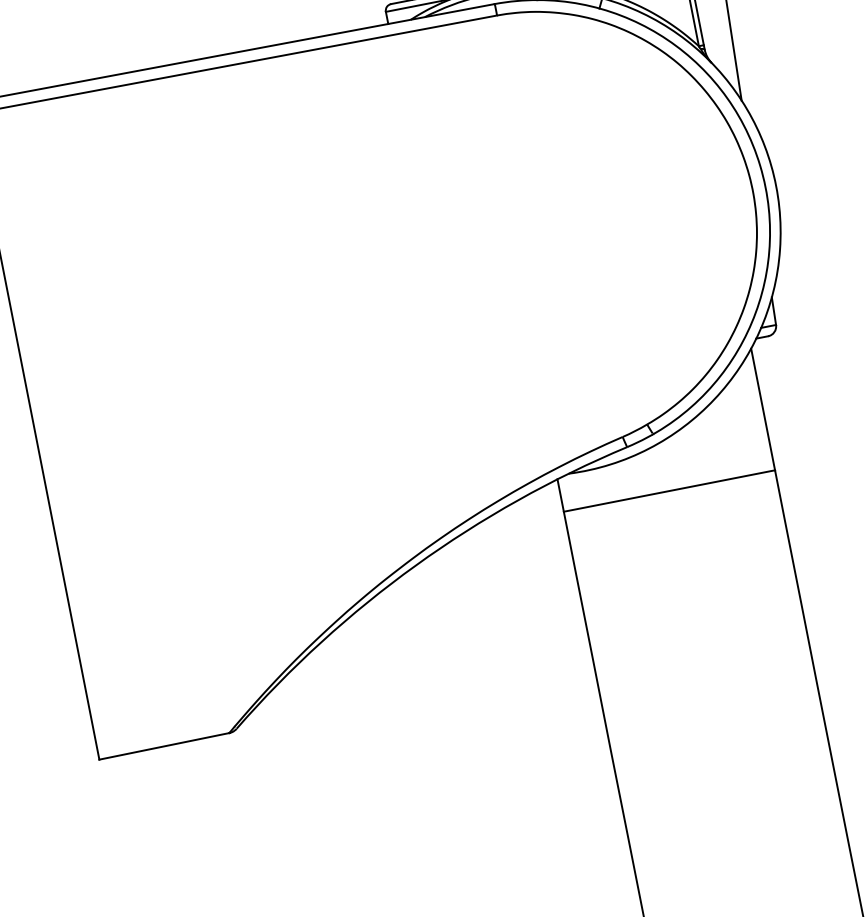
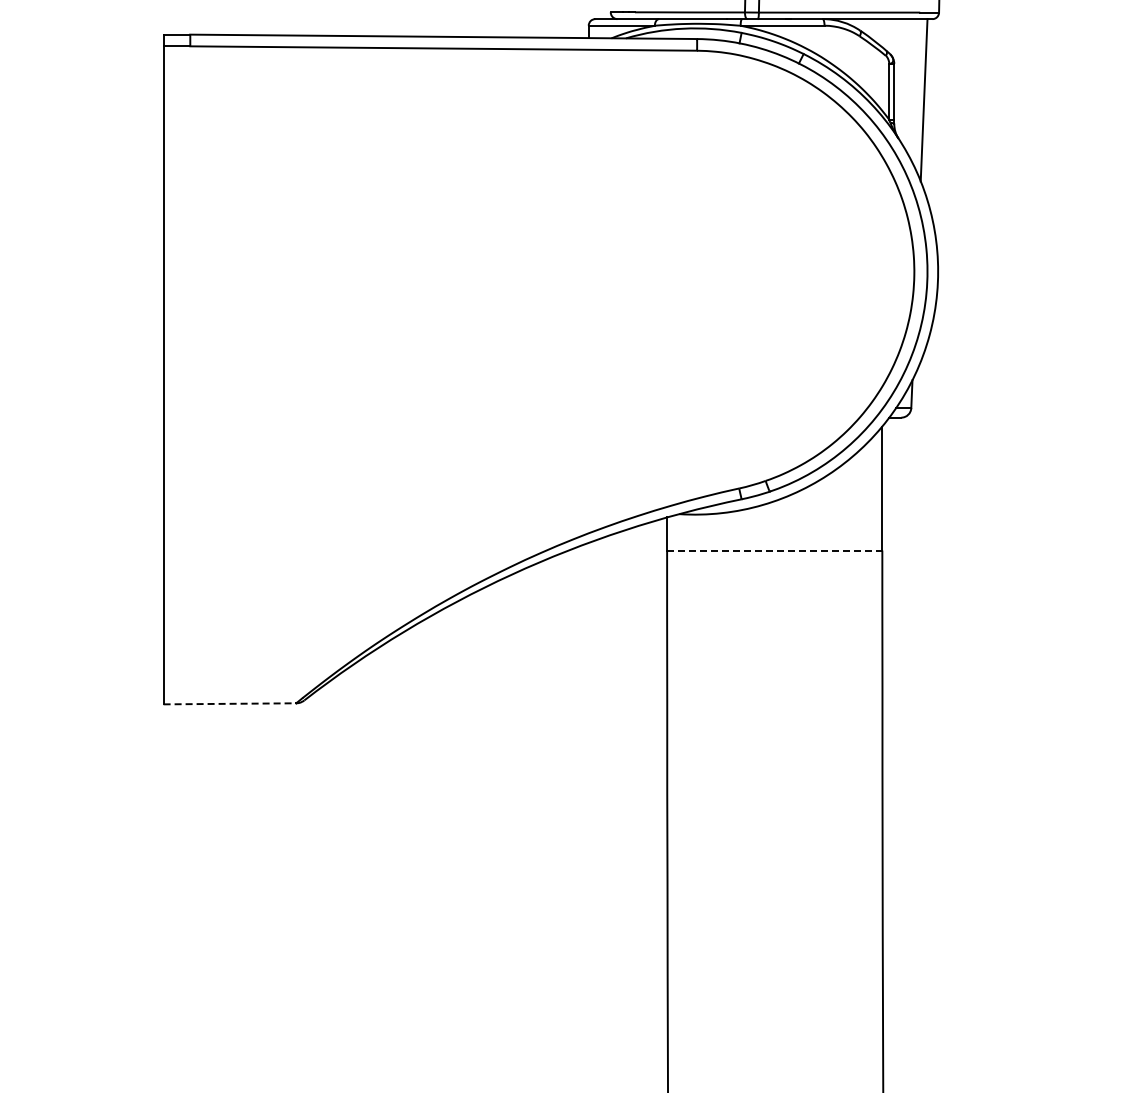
line: (669, 491) -> (774, 550), solid -> dashed
line: (164, 745) -> (230, 703), solid -> dashed

